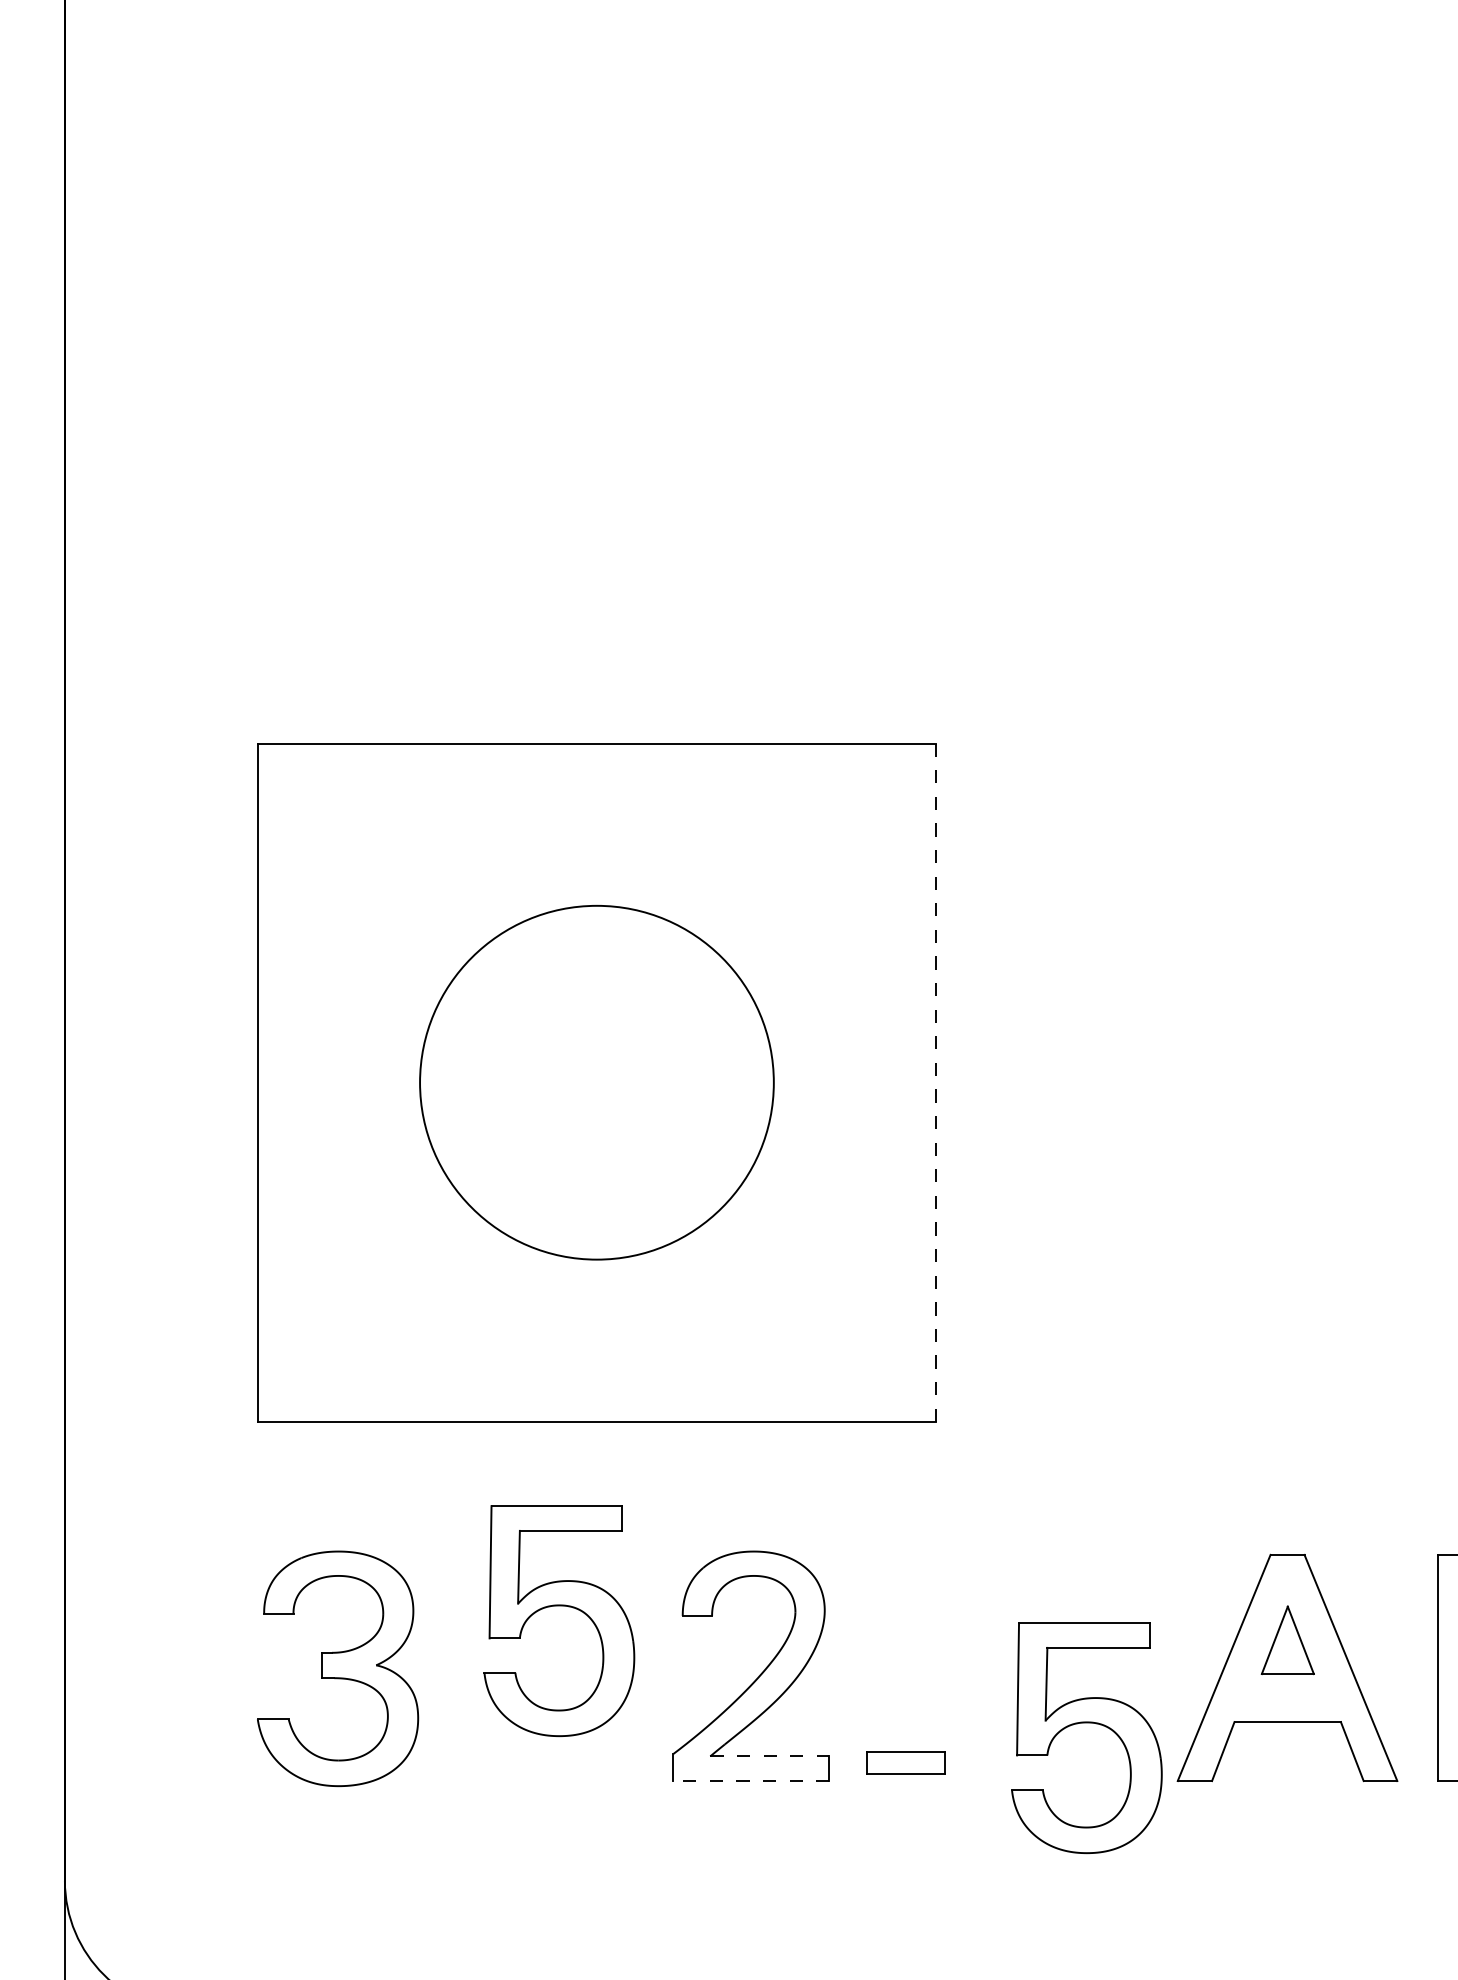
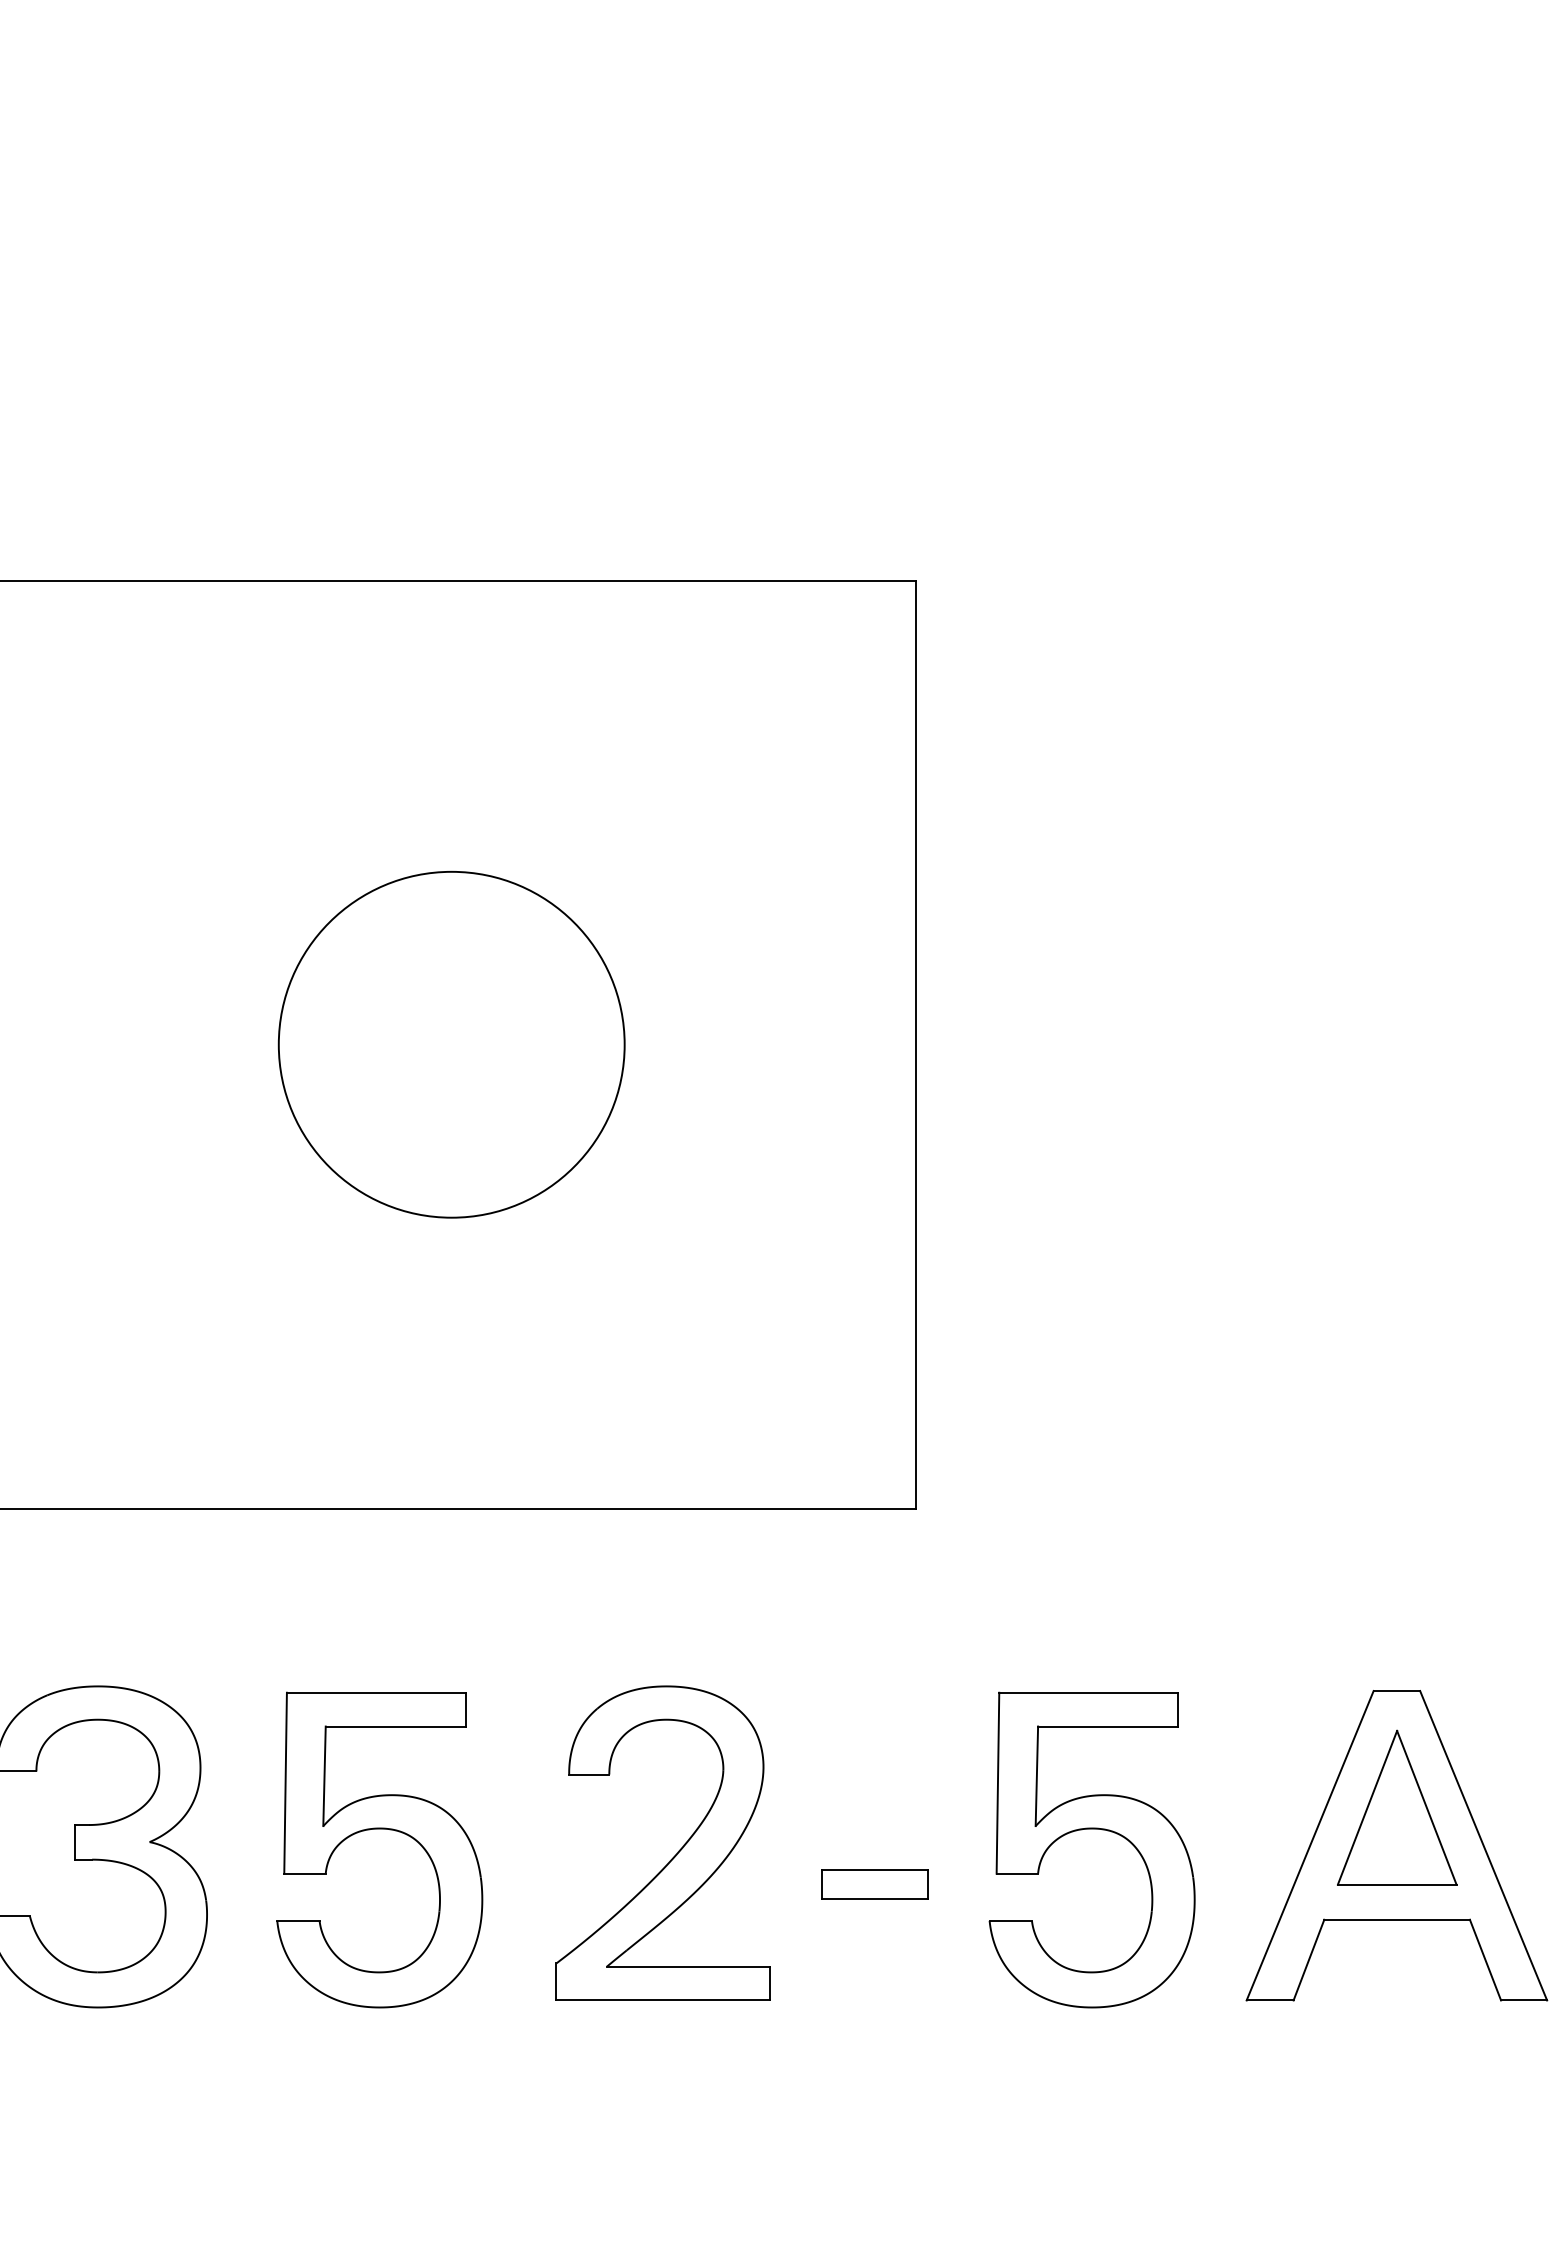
circle: (596, 1082) -> (451, 1044), size x0.71
line: (936, 1082) -> (916, 1044), dashed -> solid
part: (559, 1606) -> (379, 1830), moved
part: (1287, 1640) -> (1396, 1808), size x1.67
part: (1086, 1723) -> (1091, 1830), moved
line: (769, 1756) -> (687, 1966), dashed -> solid
part: (905, 1762) -> (874, 1883), moved
line: (751, 1781) -> (663, 2001), dashed -> solid

